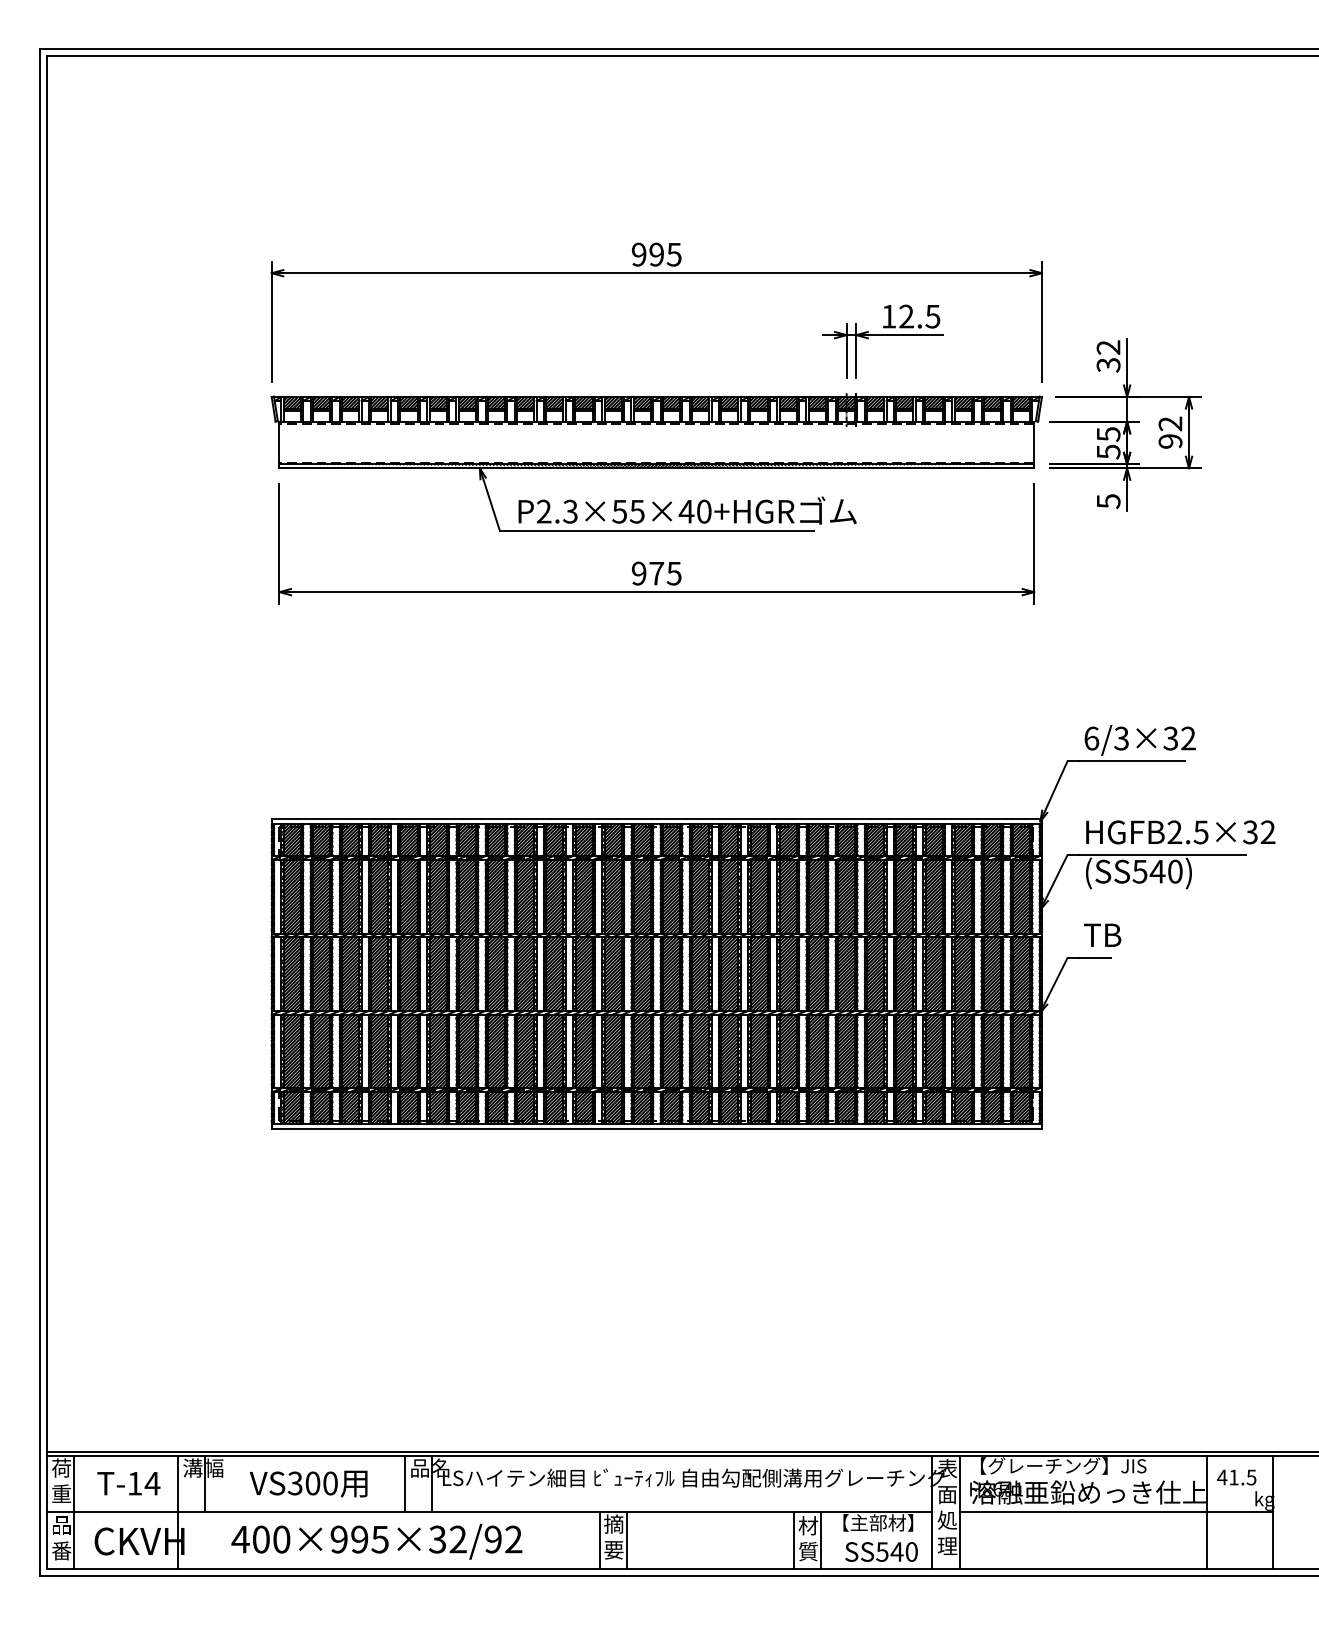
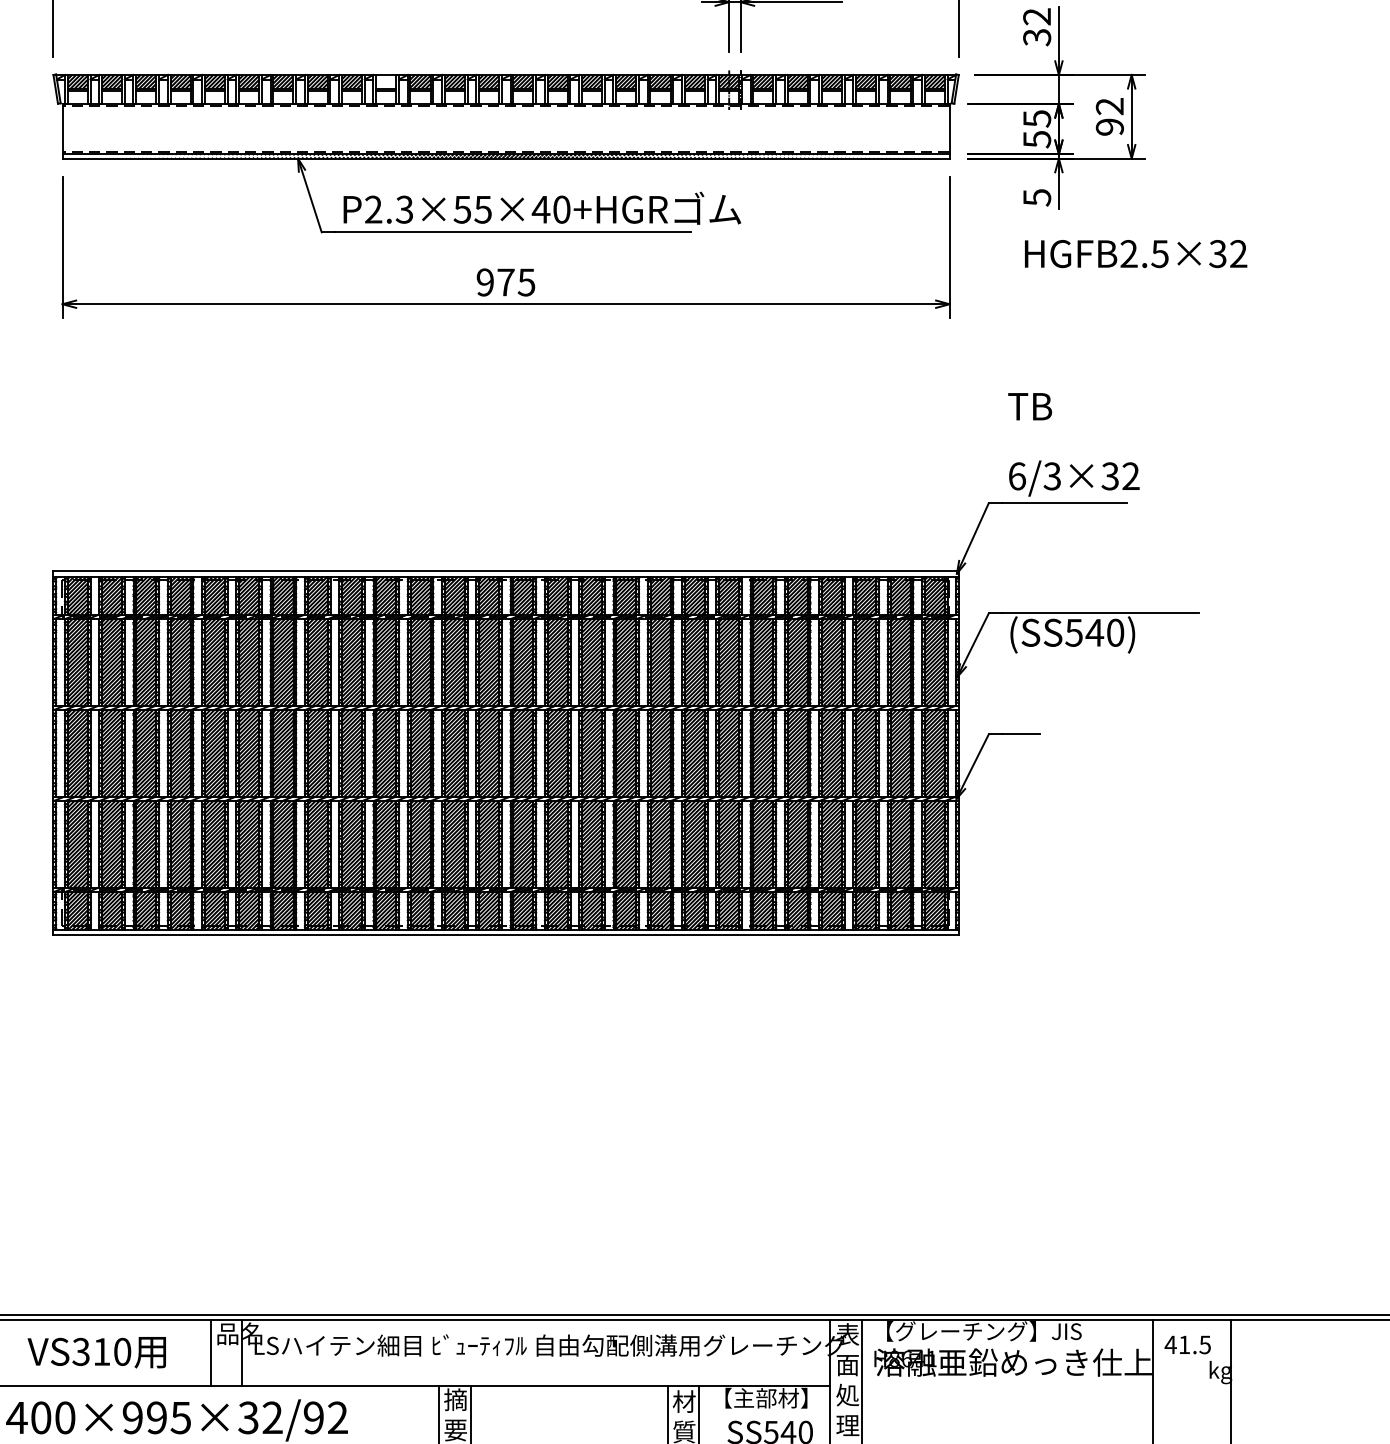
hatch: (554, 402) -> (385, 81), removed
text: (1180, 832) -> (1135, 254), moved
text: (1102, 934) -> (1029, 405), moved
text: (312, 1483) -> (101, 1351), VS300 -> VS310
line: (1116, 1512) -> (1046, 1386), removed

